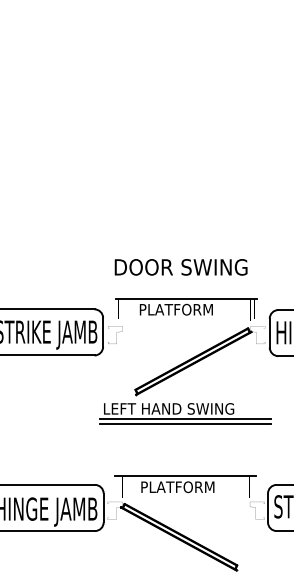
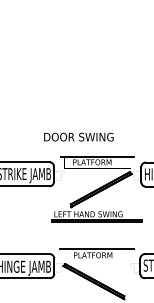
text: (180, 266) -> (78, 136), moved

